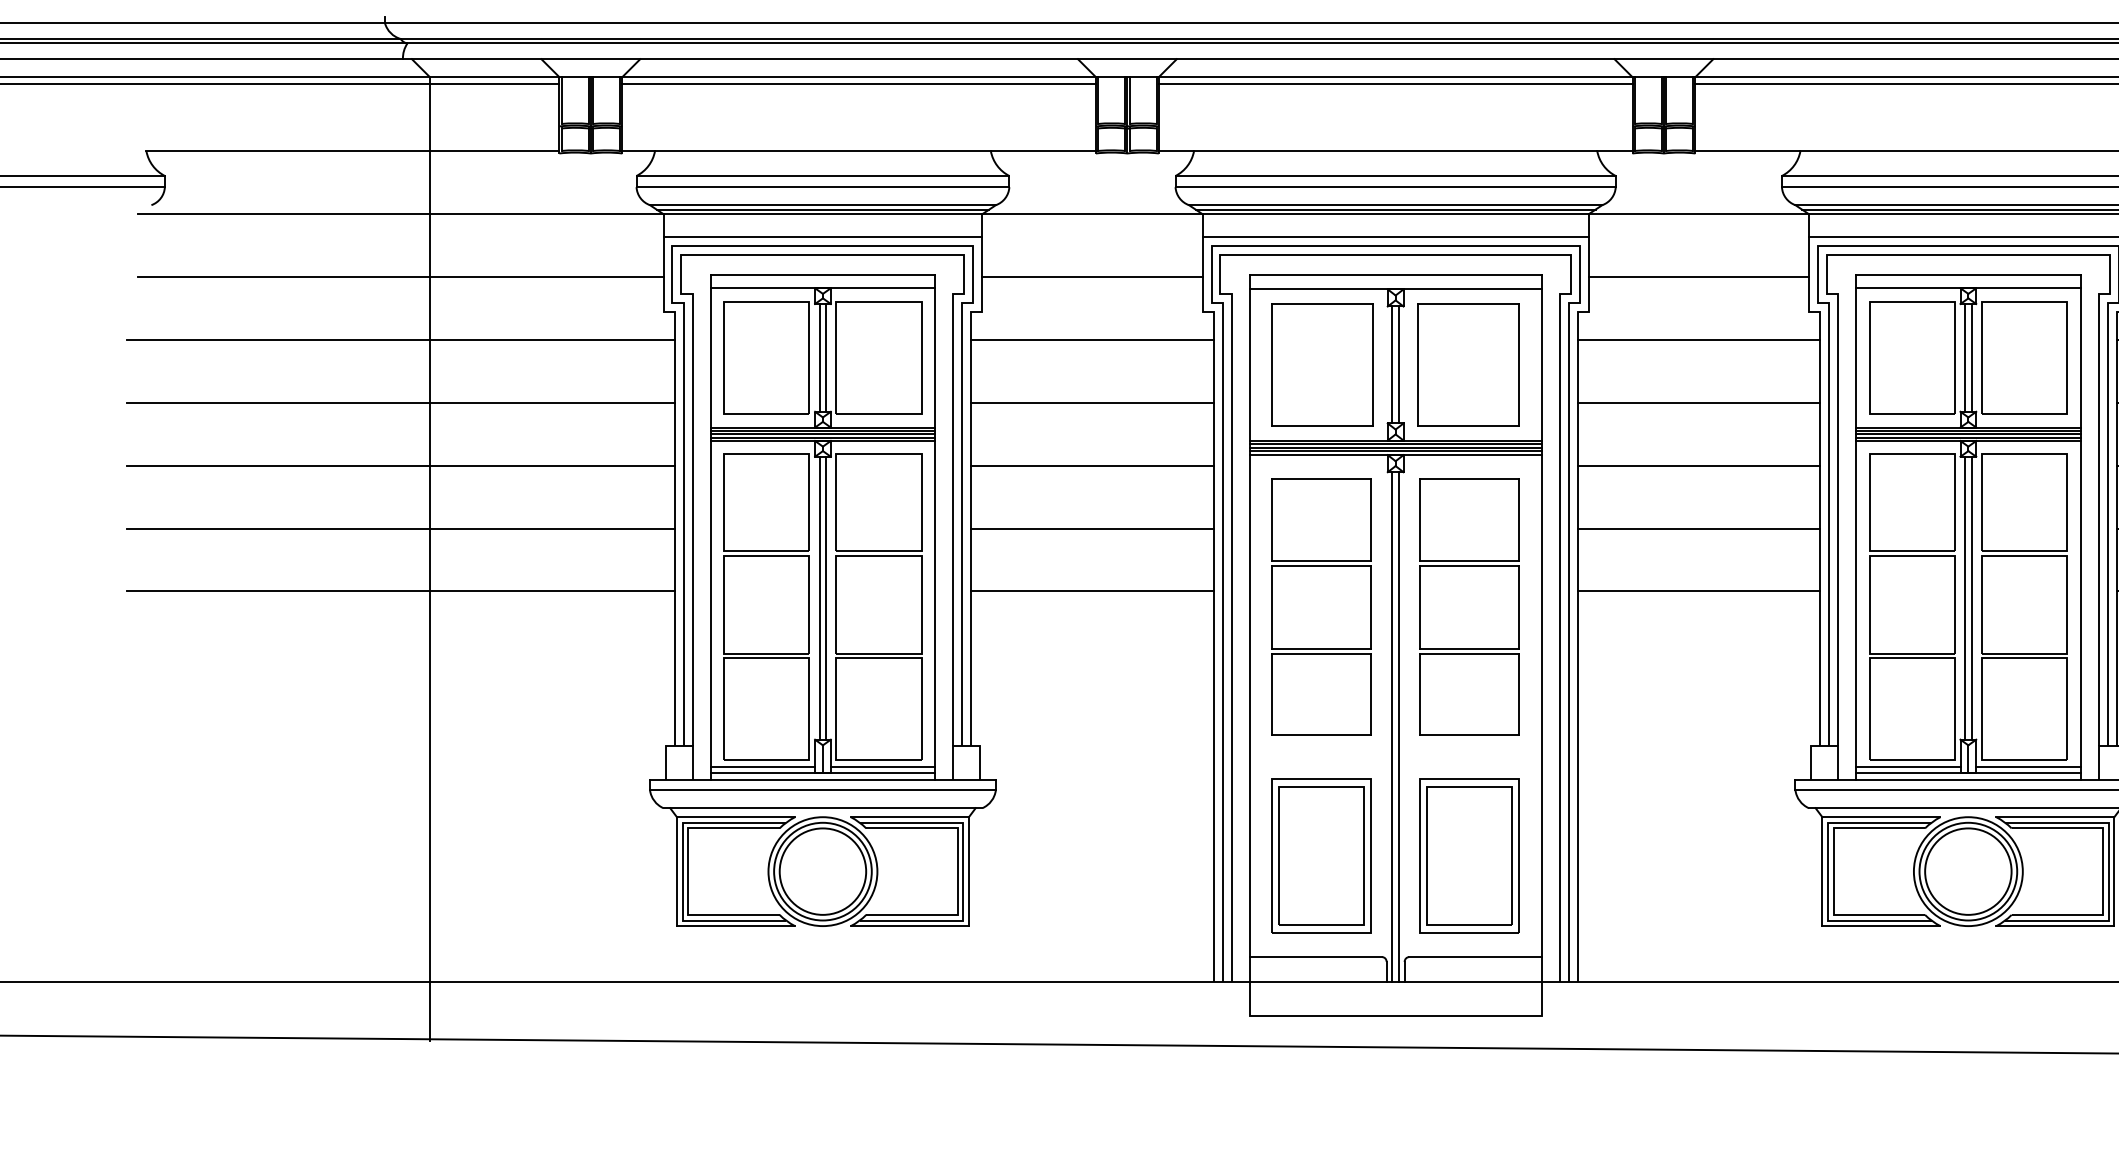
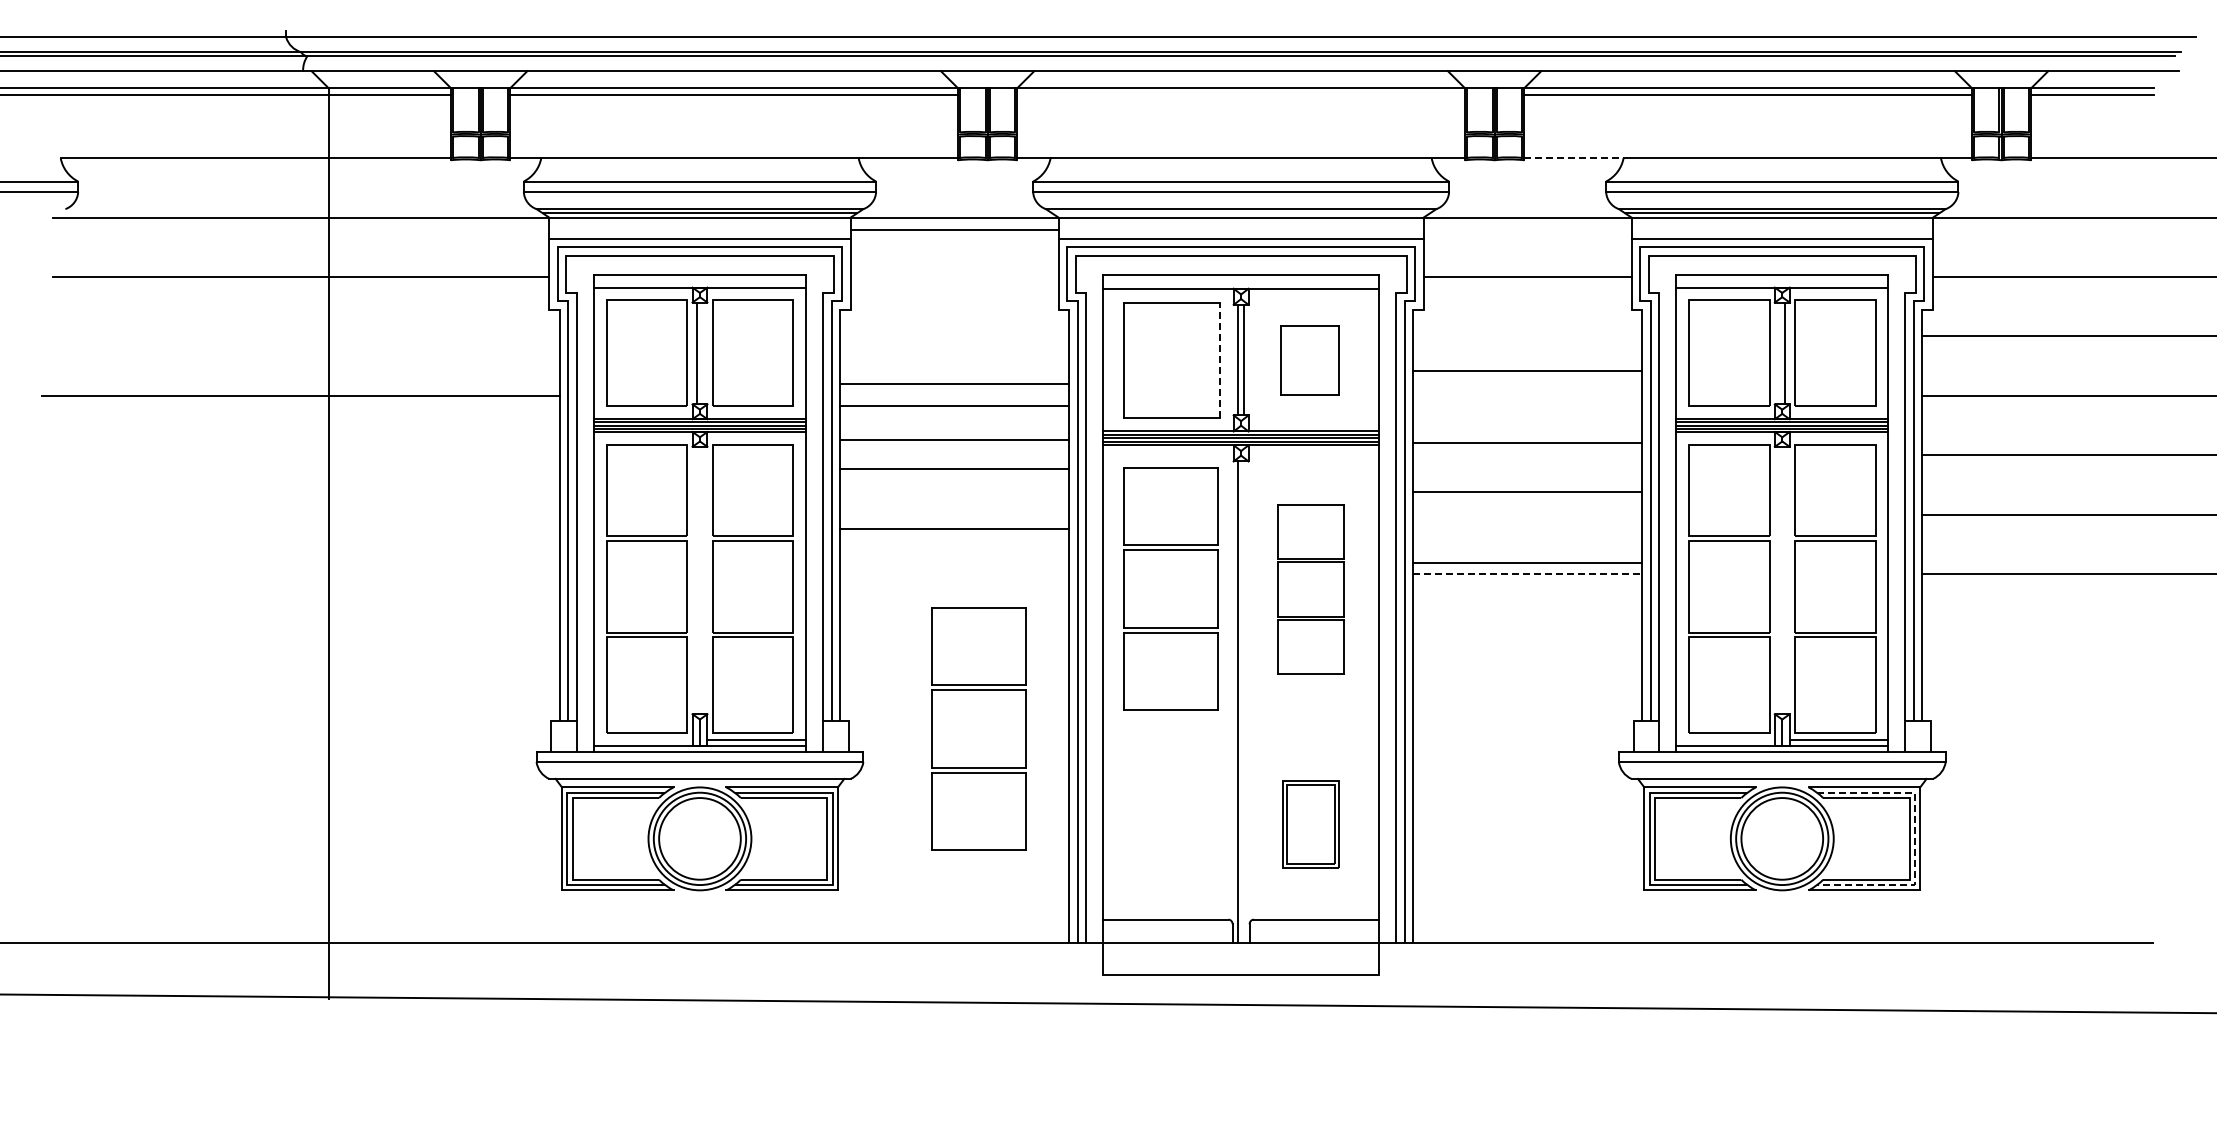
line: (1394, 83) -> (1240, 94), removed
line: (1747, 151) -> (1573, 158), solid -> dashed
line: (1396, 209) -> (1241, 213), removed
line: (1092, 277) -> (954, 230), moved
line: (400, 339) -> (300, 336), removed
line: (1092, 339) -> (954, 384), moved
line: (1698, 339) -> (1527, 371), moved
line: (826, 357) -> (703, 353), removed
line: (1965, 357) -> (1779, 353), removed
line: (1372, 365) -> (1219, 360), solid -> dashed
part: (1468, 365) -> (1309, 360), size x0.6
line: (1092, 402) -> (954, 439), moved
line: (1698, 402) -> (1527, 442), moved
line: (400, 465) -> (300, 455), removed
line: (1092, 465) -> (954, 406), moved
line: (1698, 465) -> (1527, 492), moved
line: (400, 528) -> (300, 514), removed
line: (1092, 528) -> (954, 468), moved
line: (1698, 528) -> (1527, 562), moved
line: (400, 591) -> (300, 574), removed
line: (1092, 591) -> (954, 529), moved
line: (1698, 591) -> (1527, 574), solid -> dashed
line: (819, 598) -> (696, 580), removed
line: (826, 598) -> (703, 580), removed
line: (1965, 598) -> (1779, 580), removed
line: (1971, 598) -> (1785, 580), removed
part: (1469, 606) -> (1310, 588), size x0.7
line: (1399, 727) -> (1244, 702), removed
part: (1117, 754) -> (978, 728), added
line: (762, 766) -> (642, 739), removed
line: (1908, 766) -> (1725, 739), removed
part: (1320, 856) -> (1170, 824), removed
part: (1469, 856) -> (1310, 824), size x0.6
line: (2108, 872) -> (1914, 839), solid -> dashed

